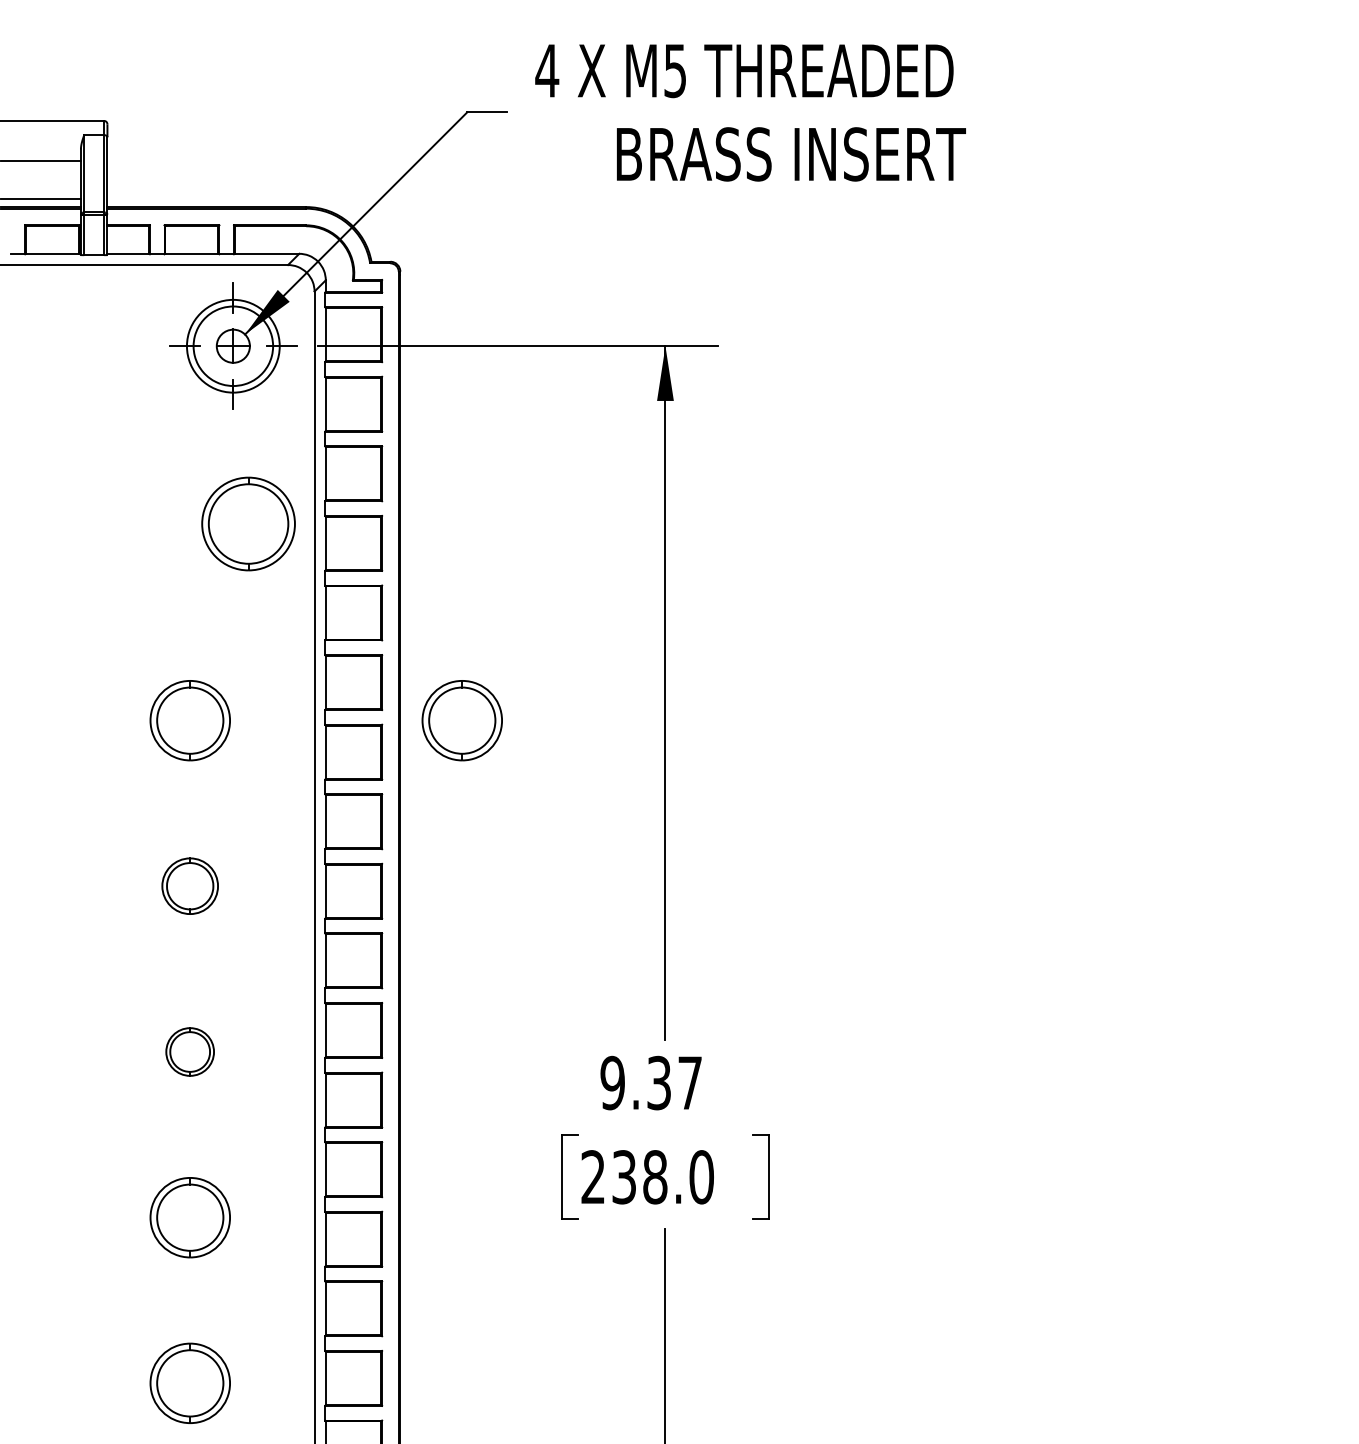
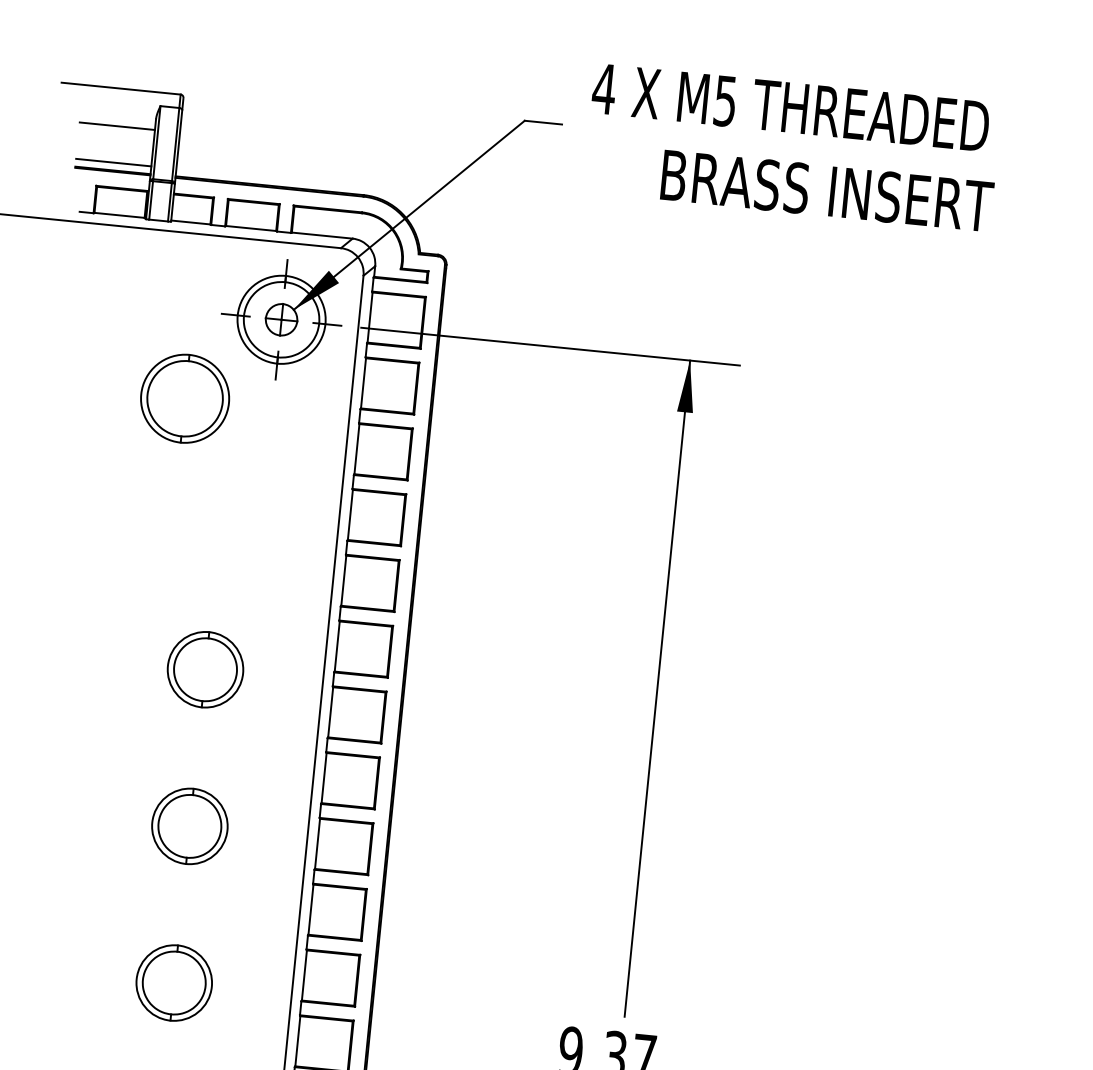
part: (248, 523) -> (185, 398), moved
part: (461, 720) -> (461, 695), removed
part: (189, 885) -> (189, 825), size x1.43
part: (189, 1051) -> (173, 982), size x1.67

